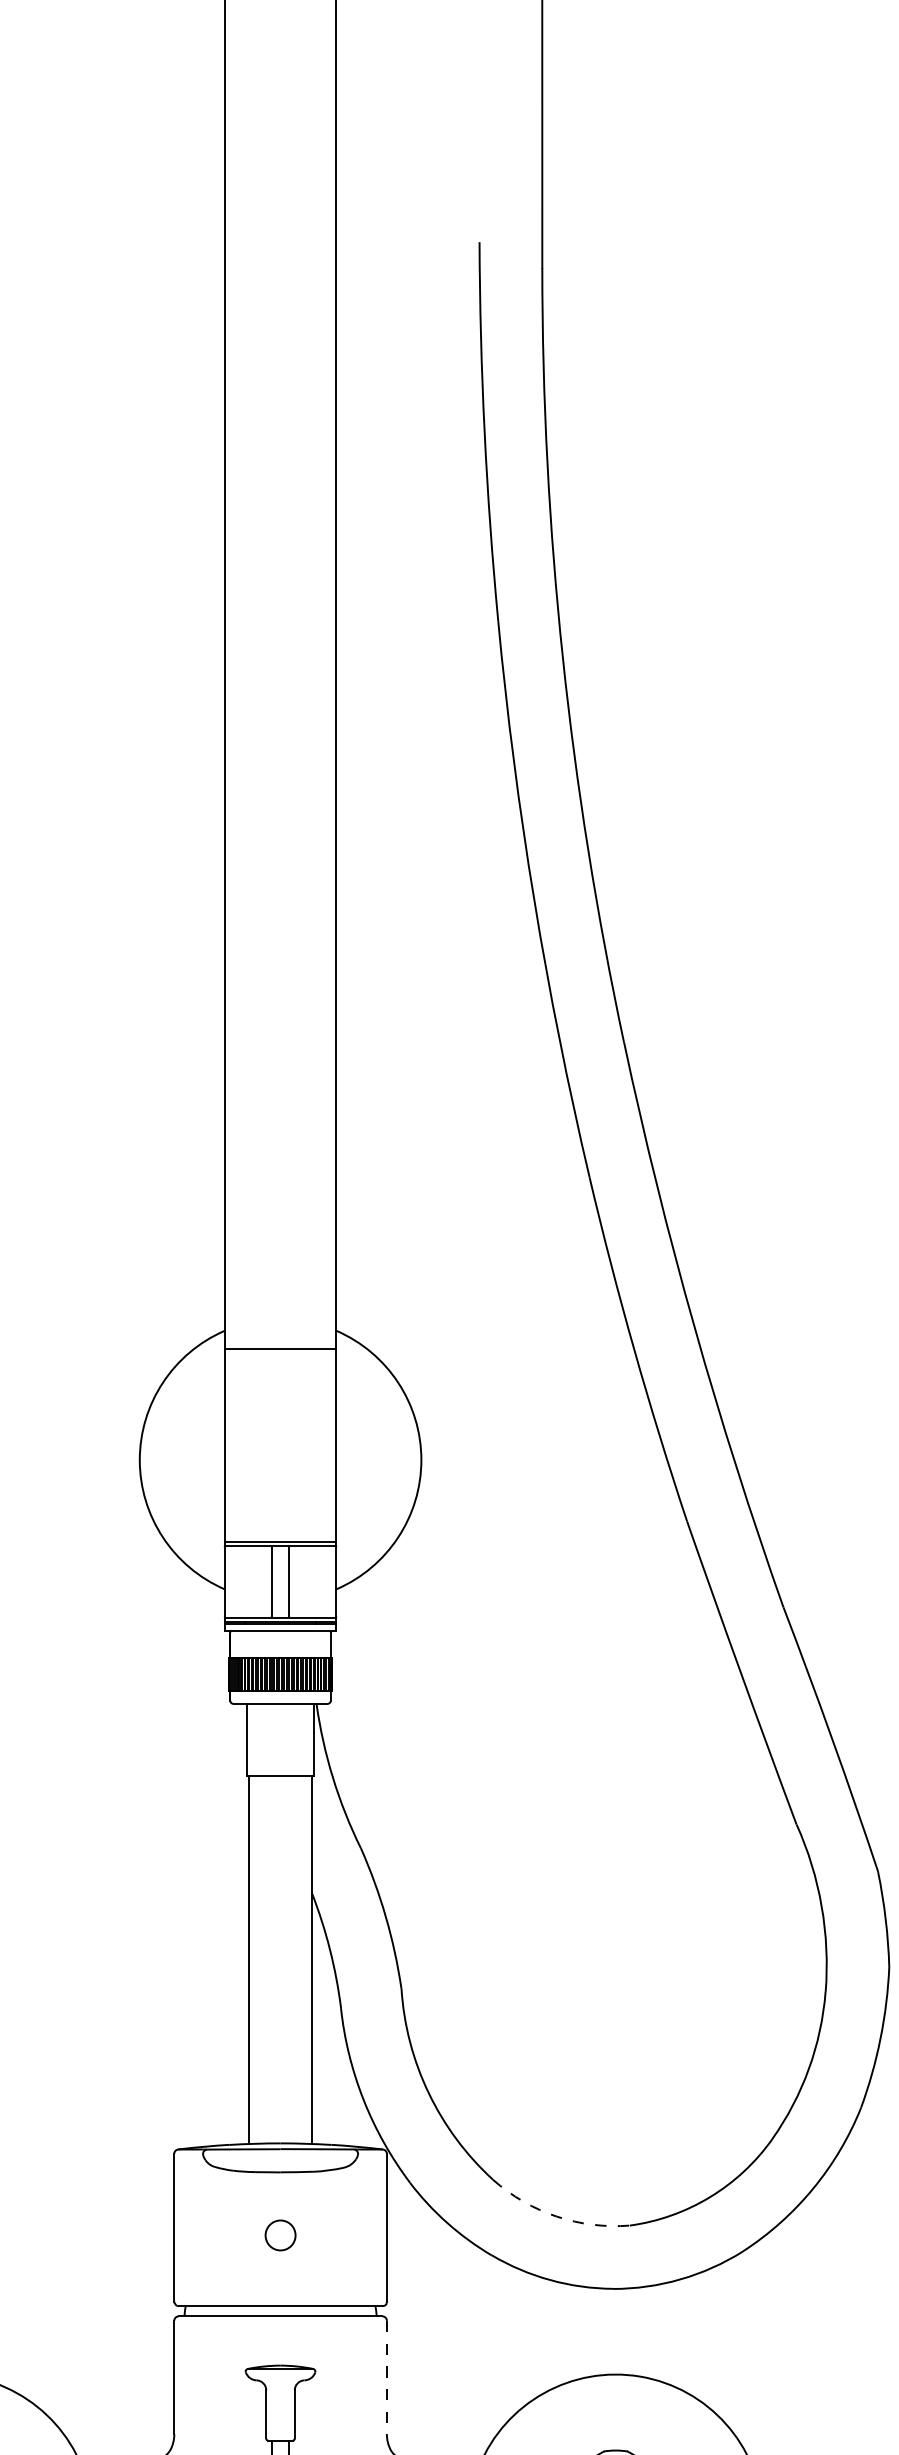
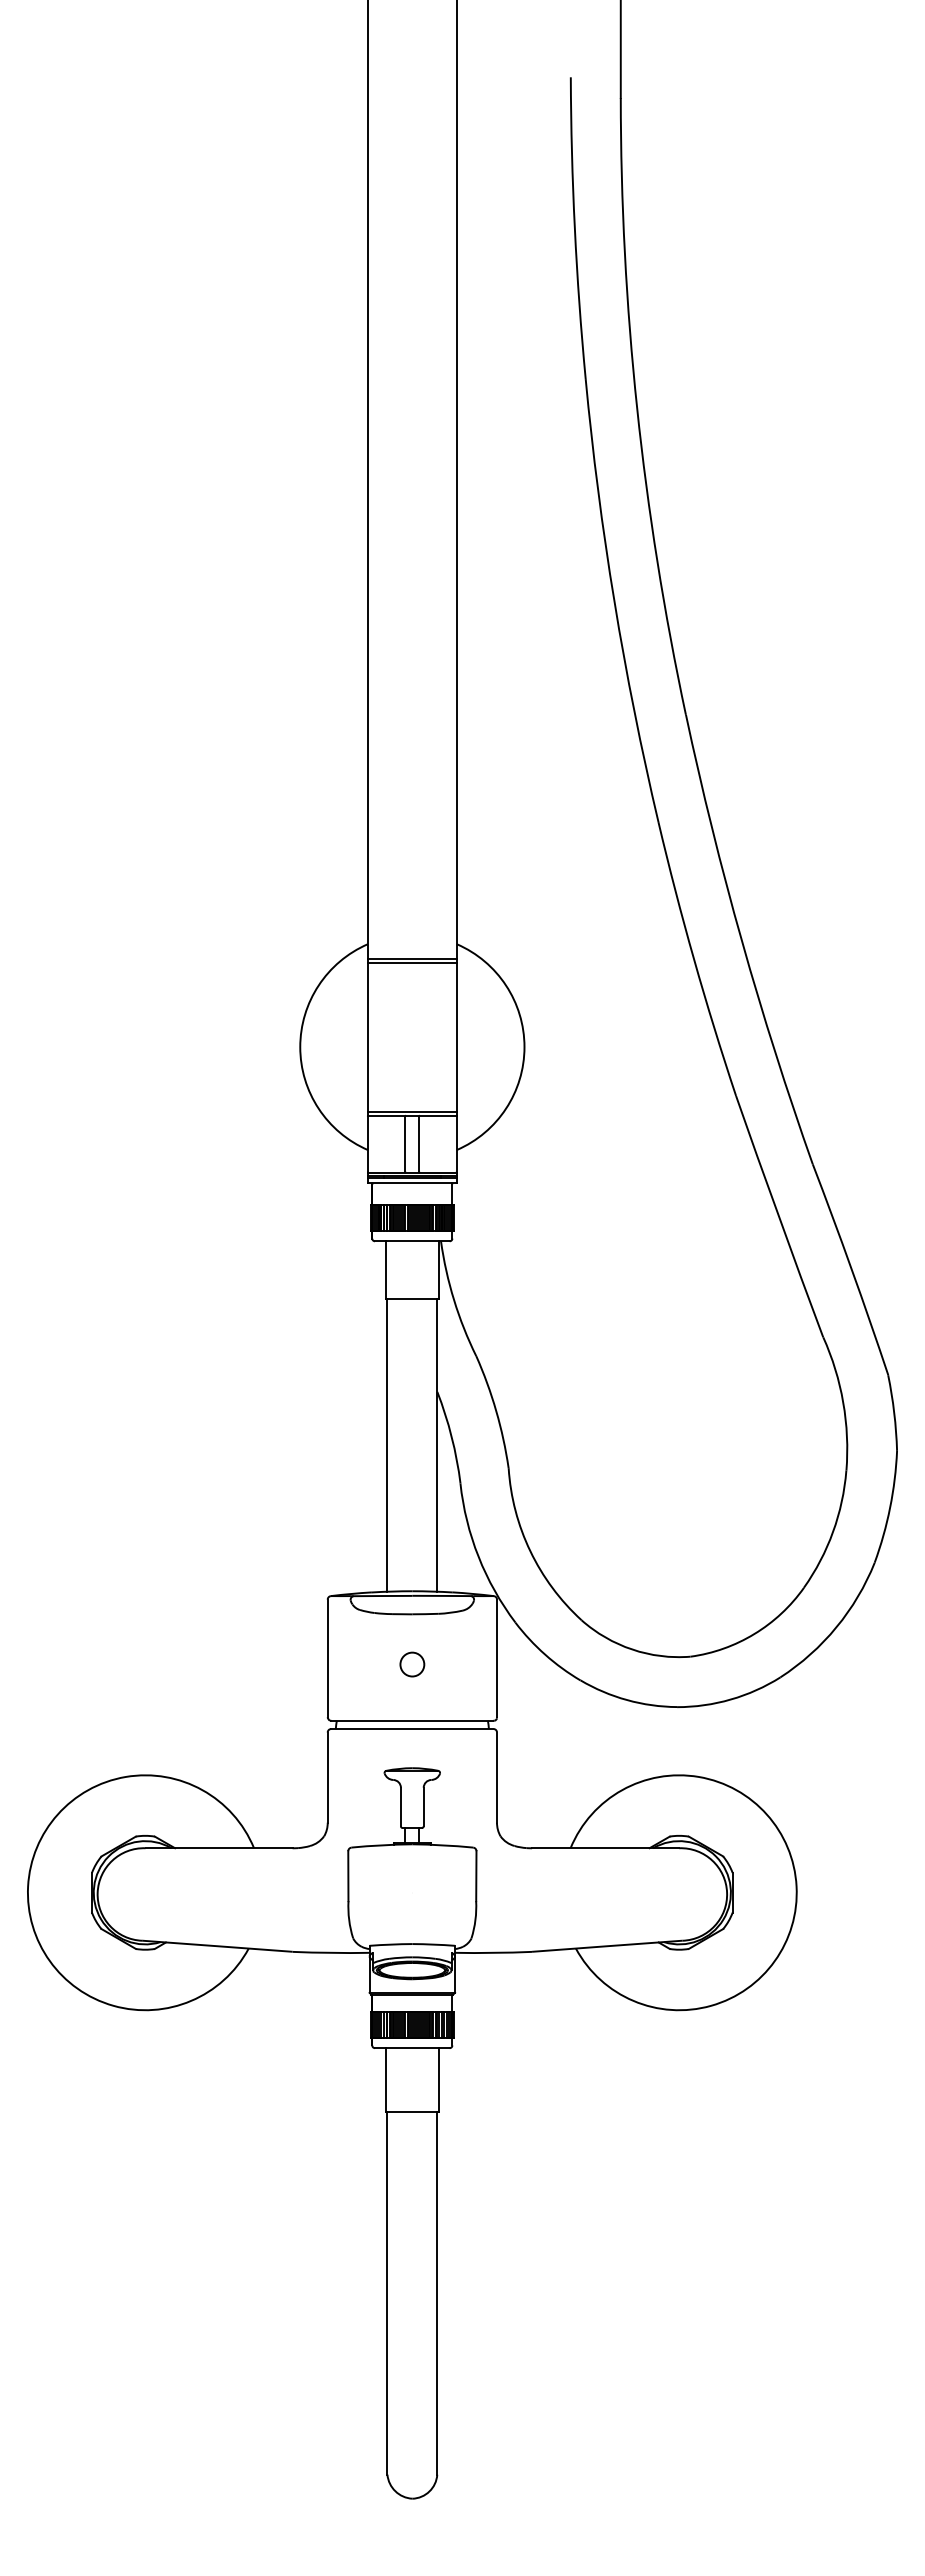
line: (279, 1353) -> (411, 962), added
arc: (557, 2216) -> (632, 1649), dashed -> solid
line: (387, 2378) -> (497, 1778), dashed -> solid

